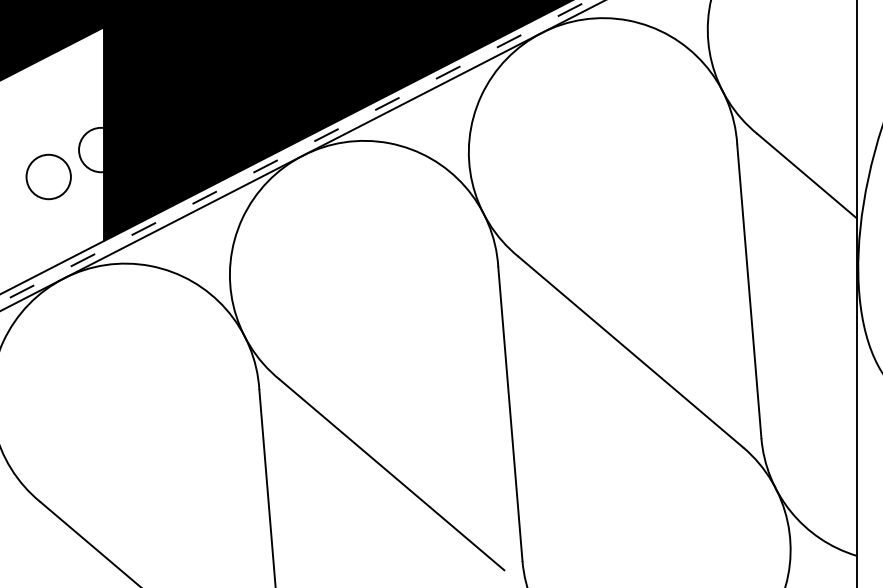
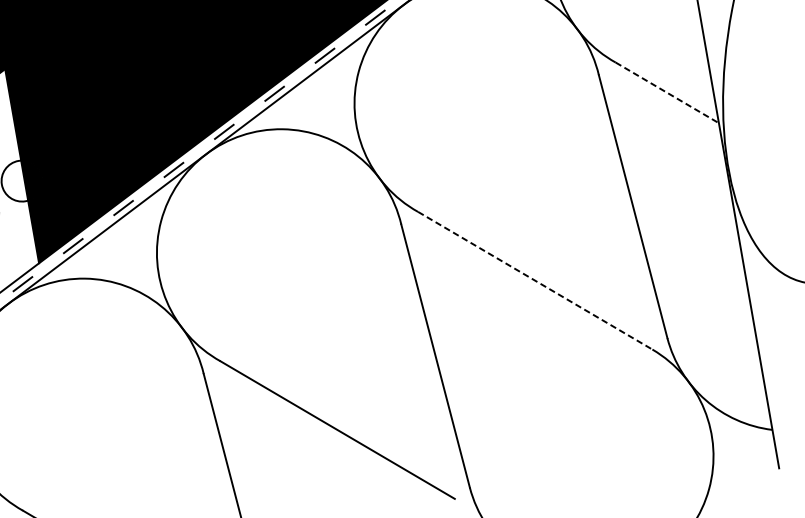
line: (807, 176) -> (667, 93), solid -> dashed
line: (631, 352) -> (535, 280), solid -> dashed

